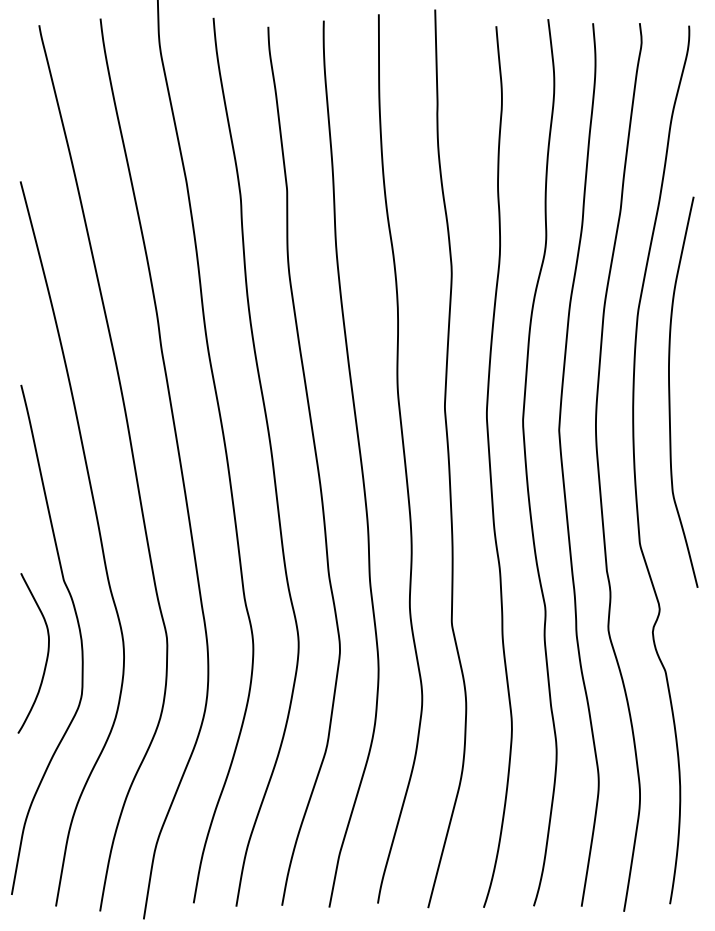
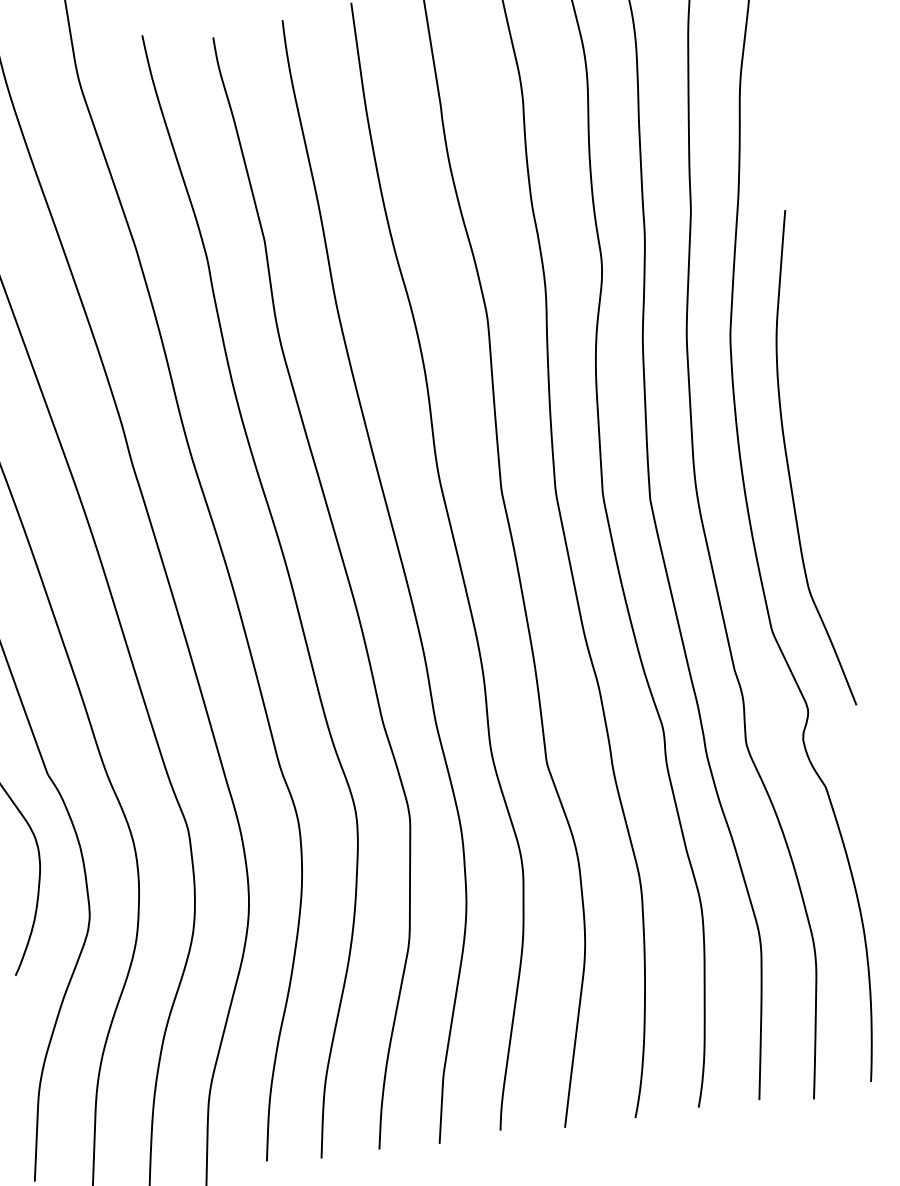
curve: (670, 391) -> (788, 460), moved

